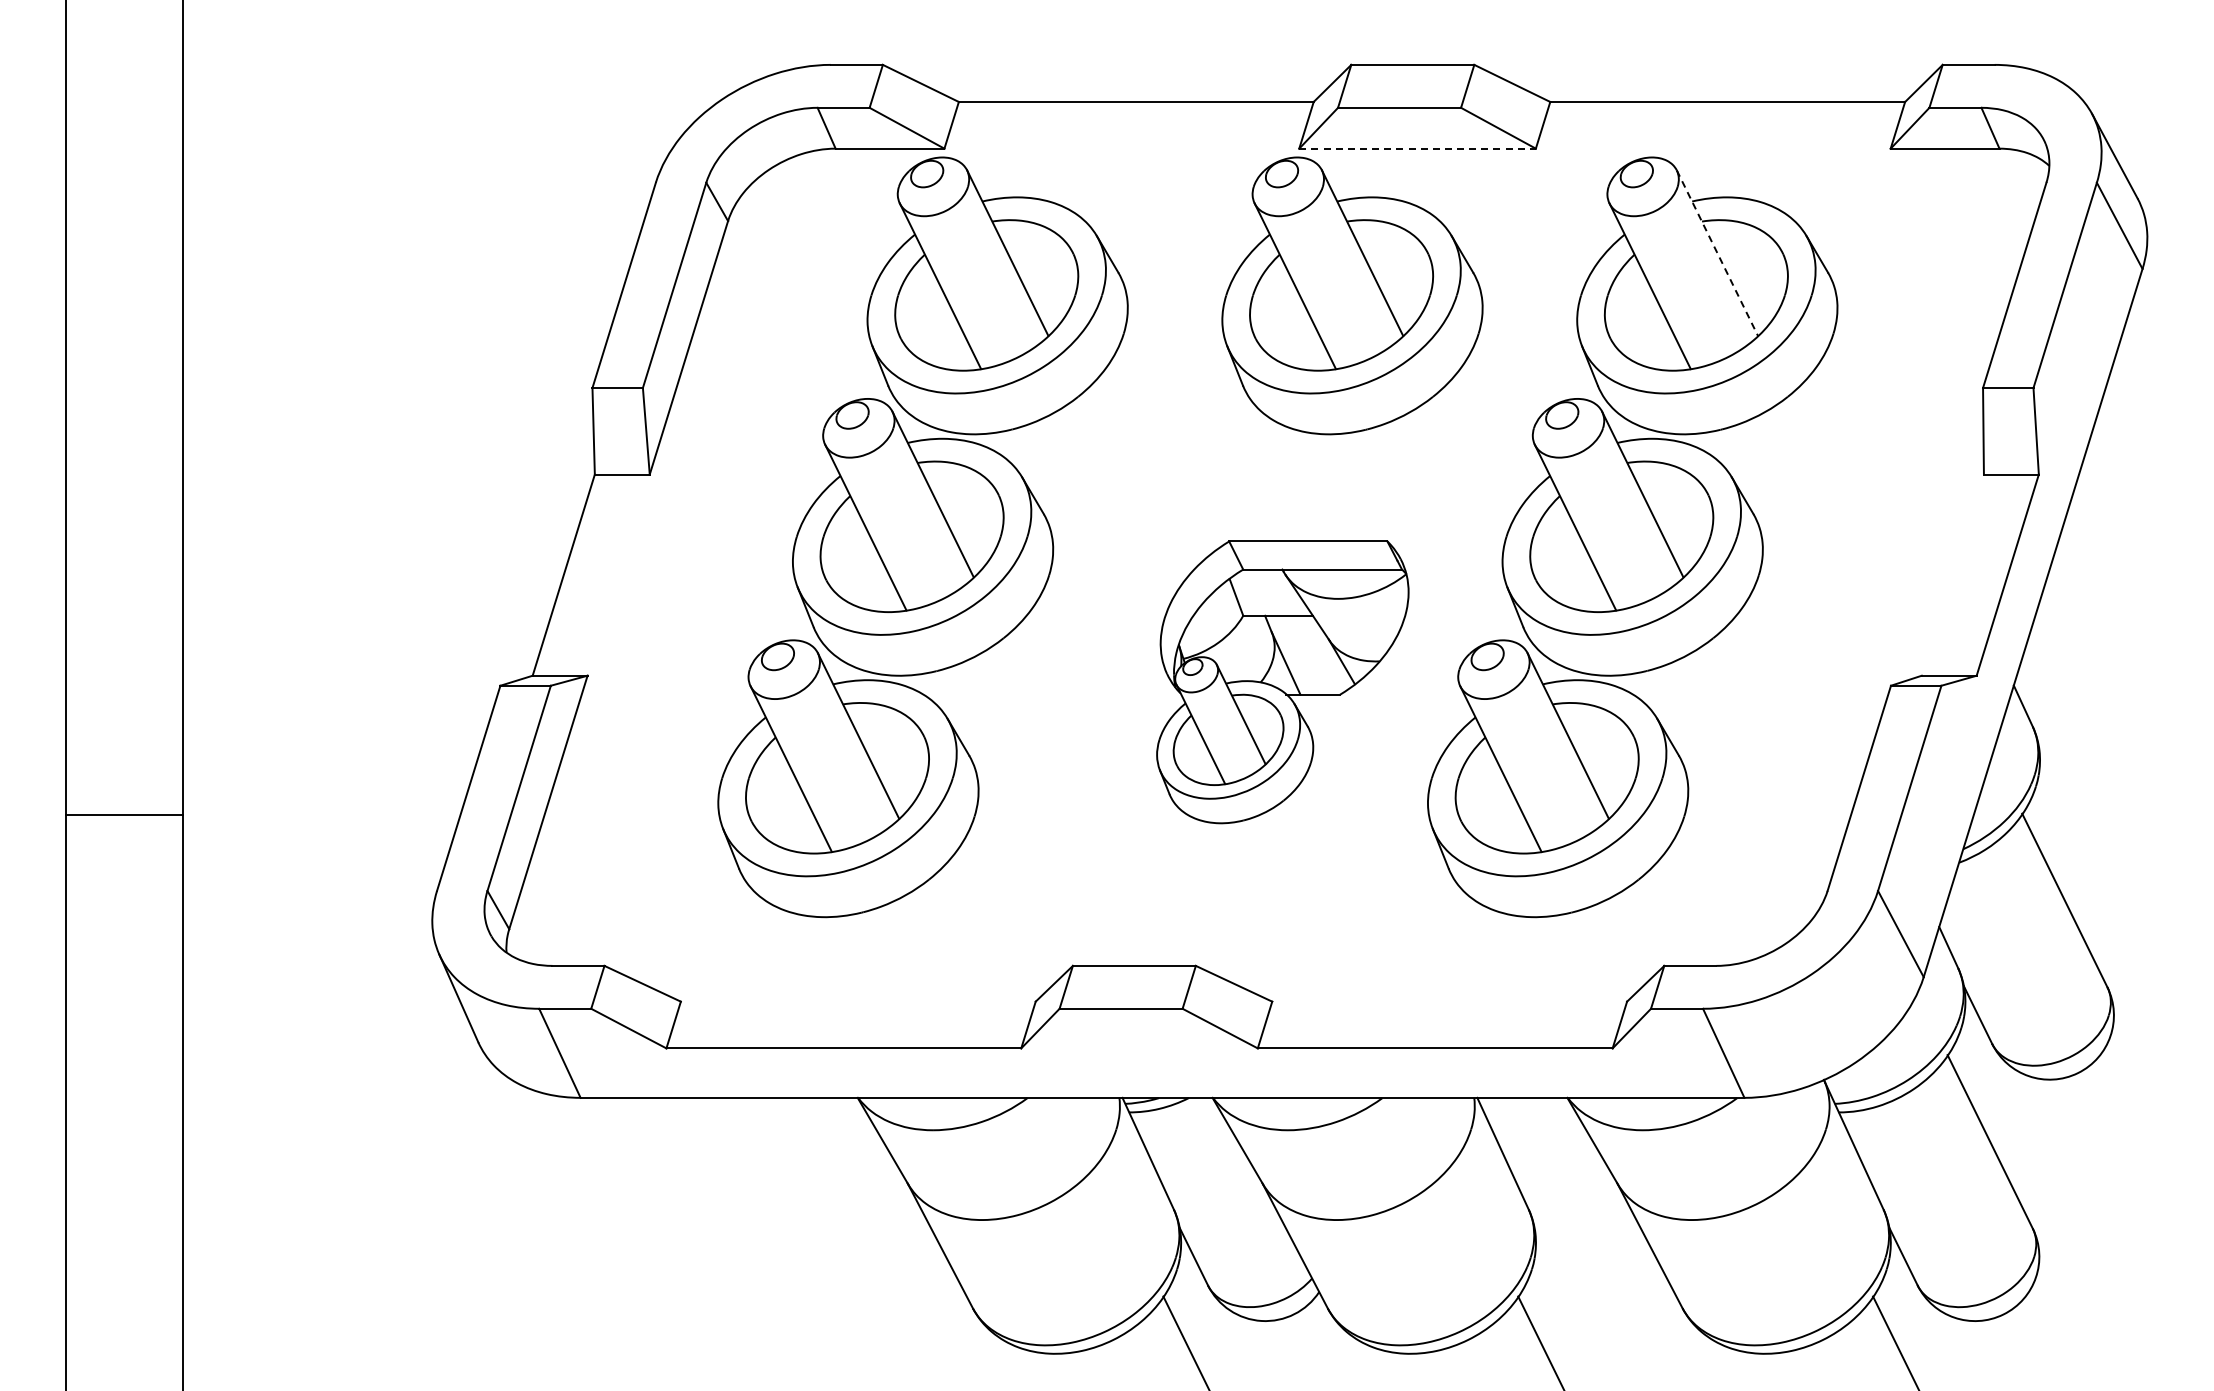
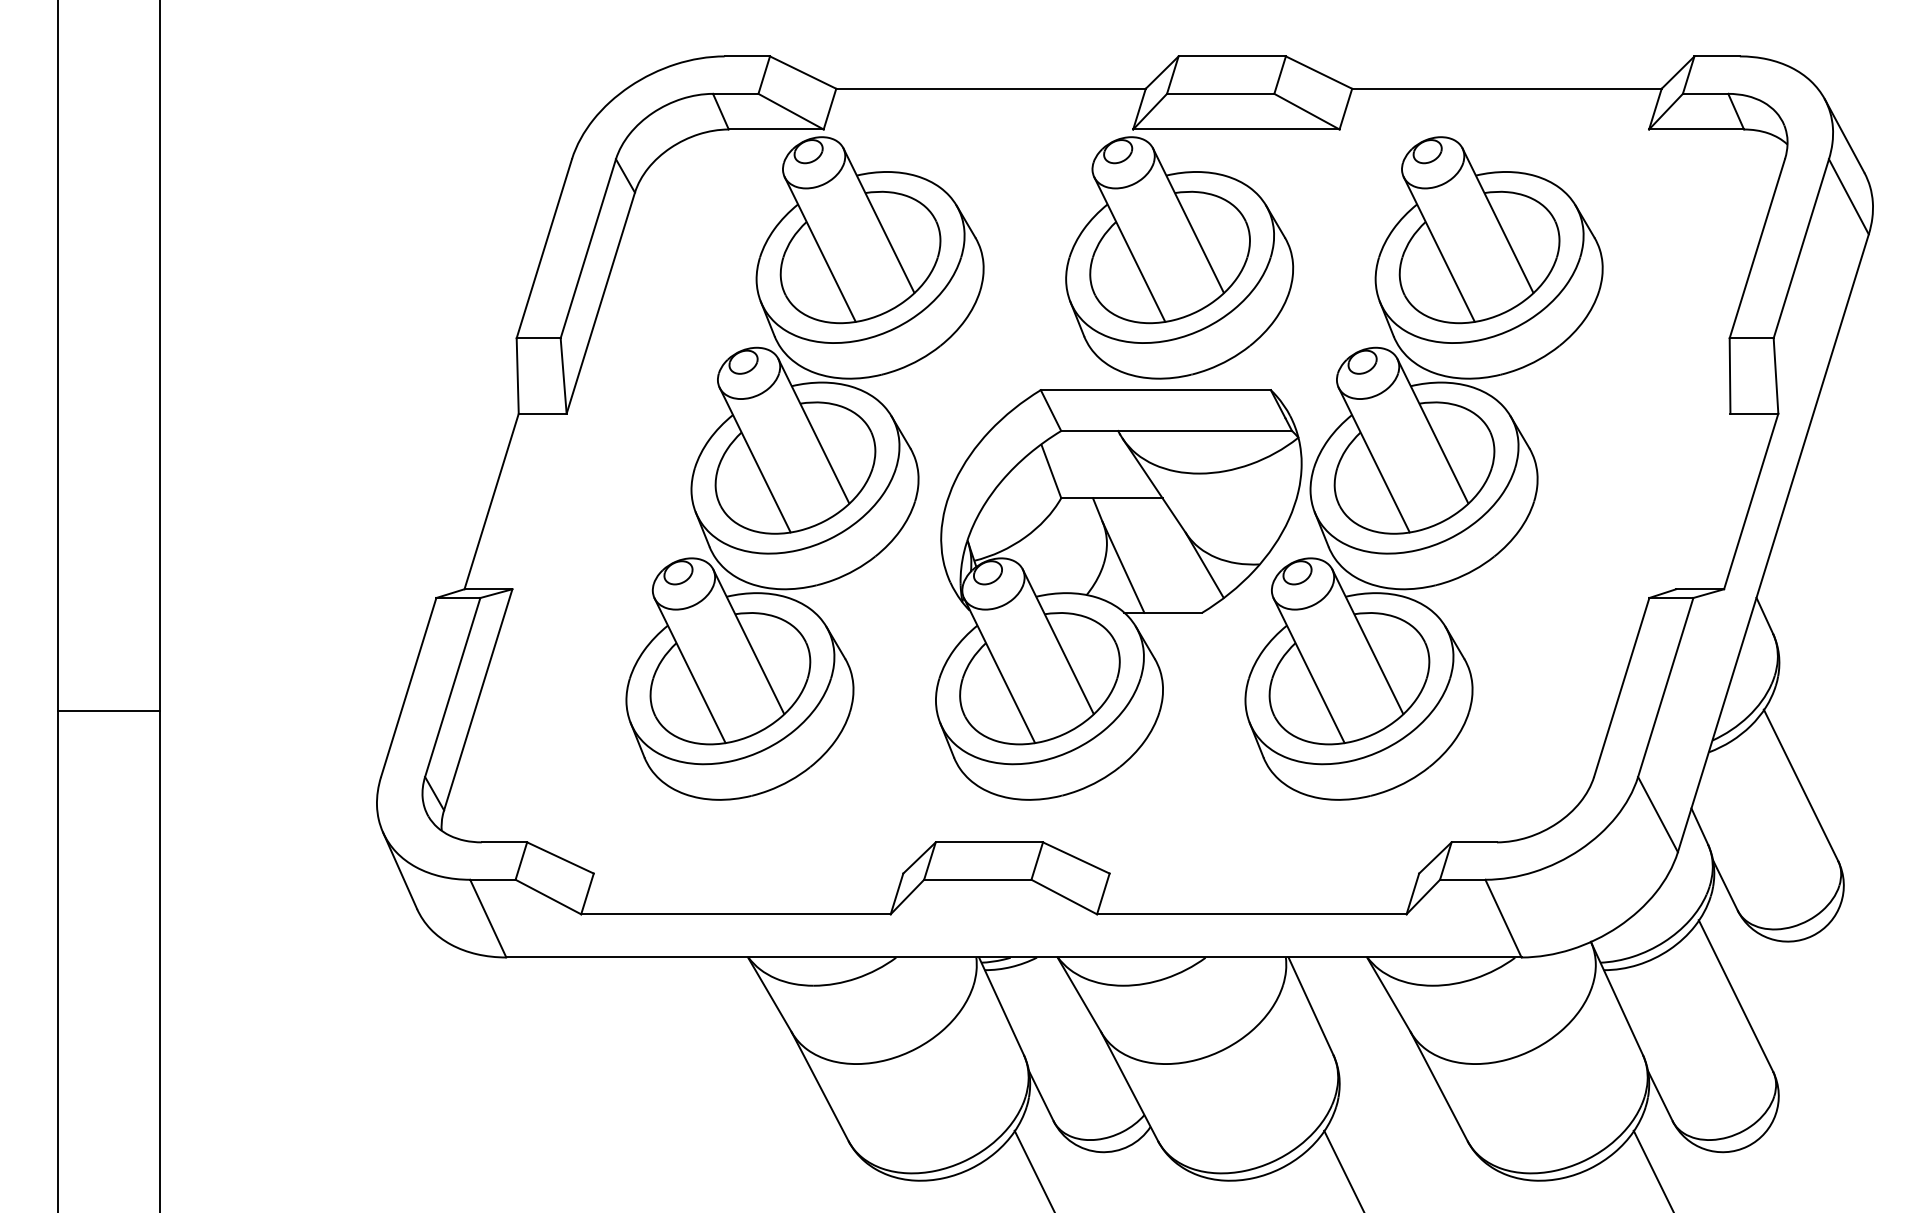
line: (1418, 148) -> (1237, 129), dashed -> solid
line: (1717, 253) -> (1498, 220), dashed -> solid
part: (1282, 682) -> (1118, 595), size x1.67

